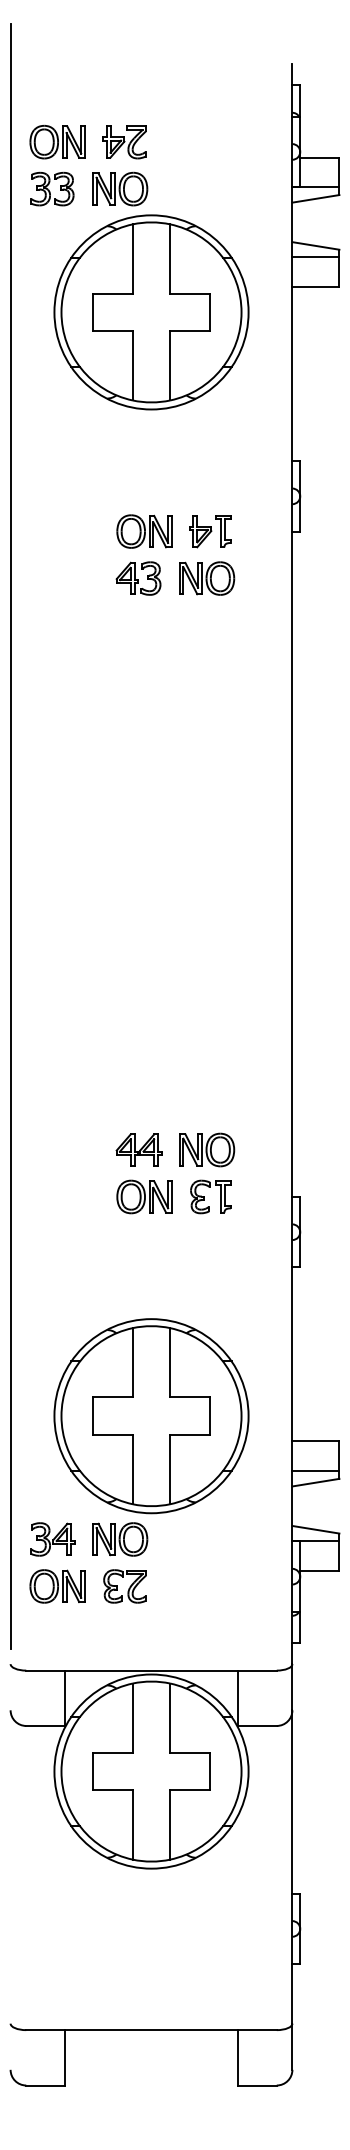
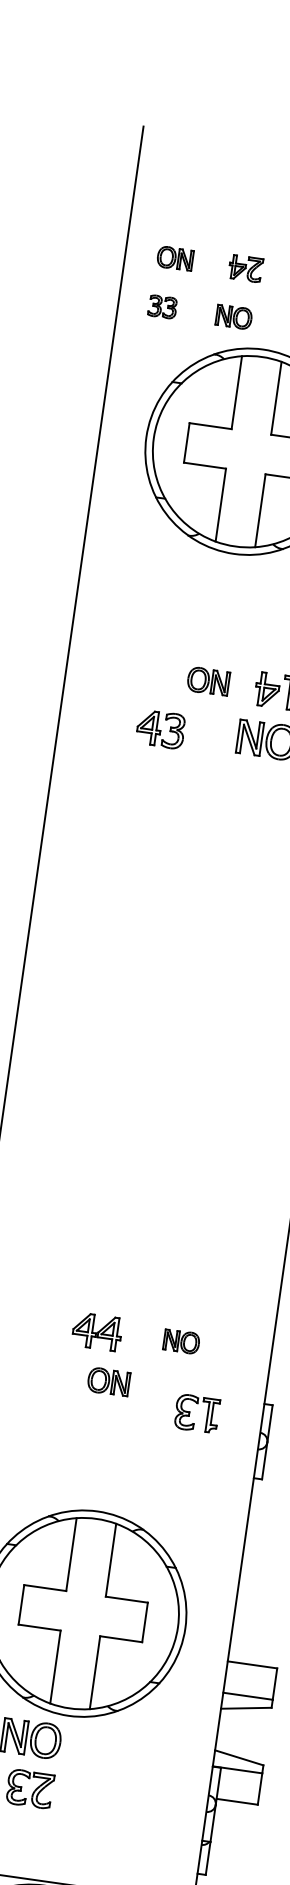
part: (57, 142) -> (175, 258), size x0.6
part: (124, 142) -> (245, 268), size x0.7
part: (52, 188) -> (162, 306), size x0.6
part: (120, 188) -> (234, 316), size x0.6
part: (144, 531) -> (208, 681), size x0.7
part: (138, 578) -> (160, 729), moved
part: (138, 1149) -> (96, 1331), moved
part: (207, 1149) -> (182, 1341), size x0.6
part: (144, 1196) -> (108, 1381), size x0.7
part: (210, 1196) -> (196, 1413), moved

